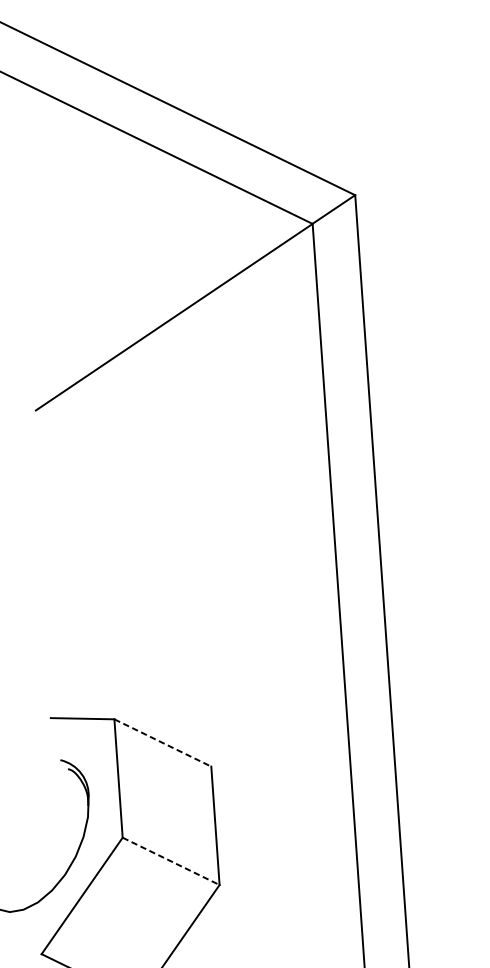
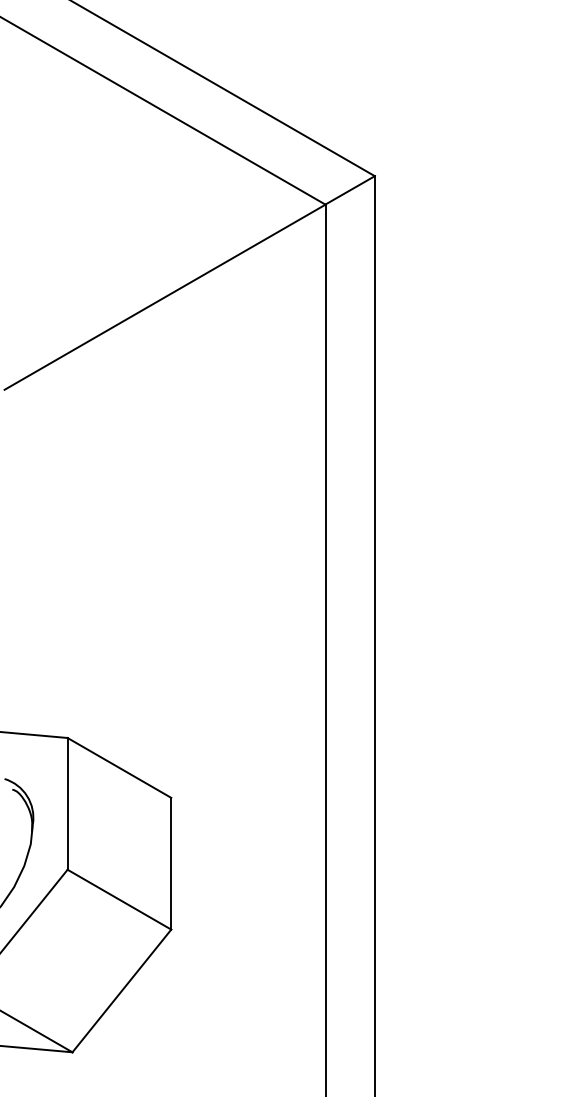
line: (162, 742) -> (119, 767), dashed -> solid
line: (171, 861) -> (119, 899), dashed -> solid

